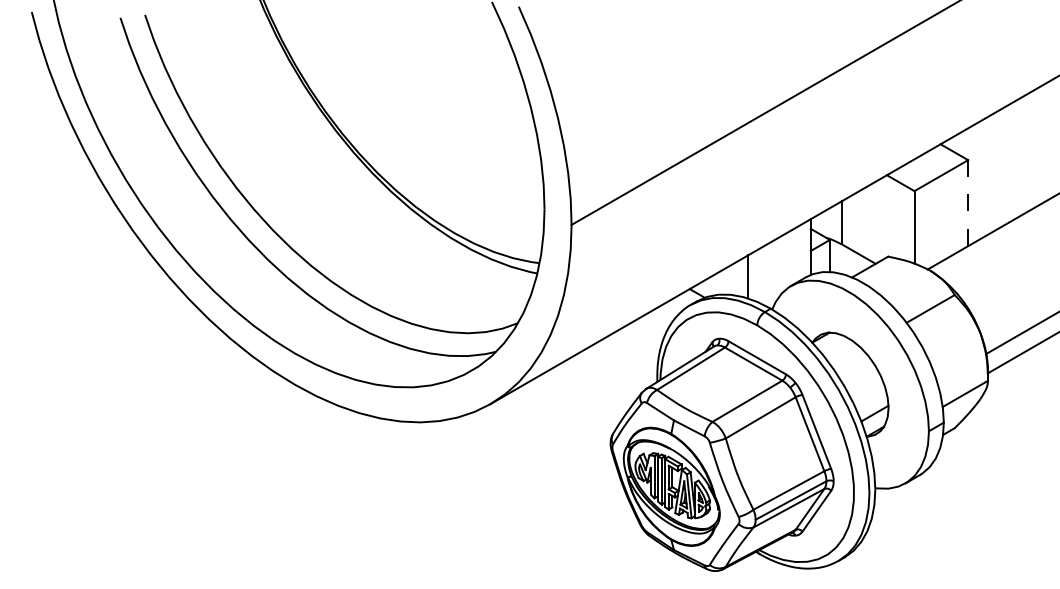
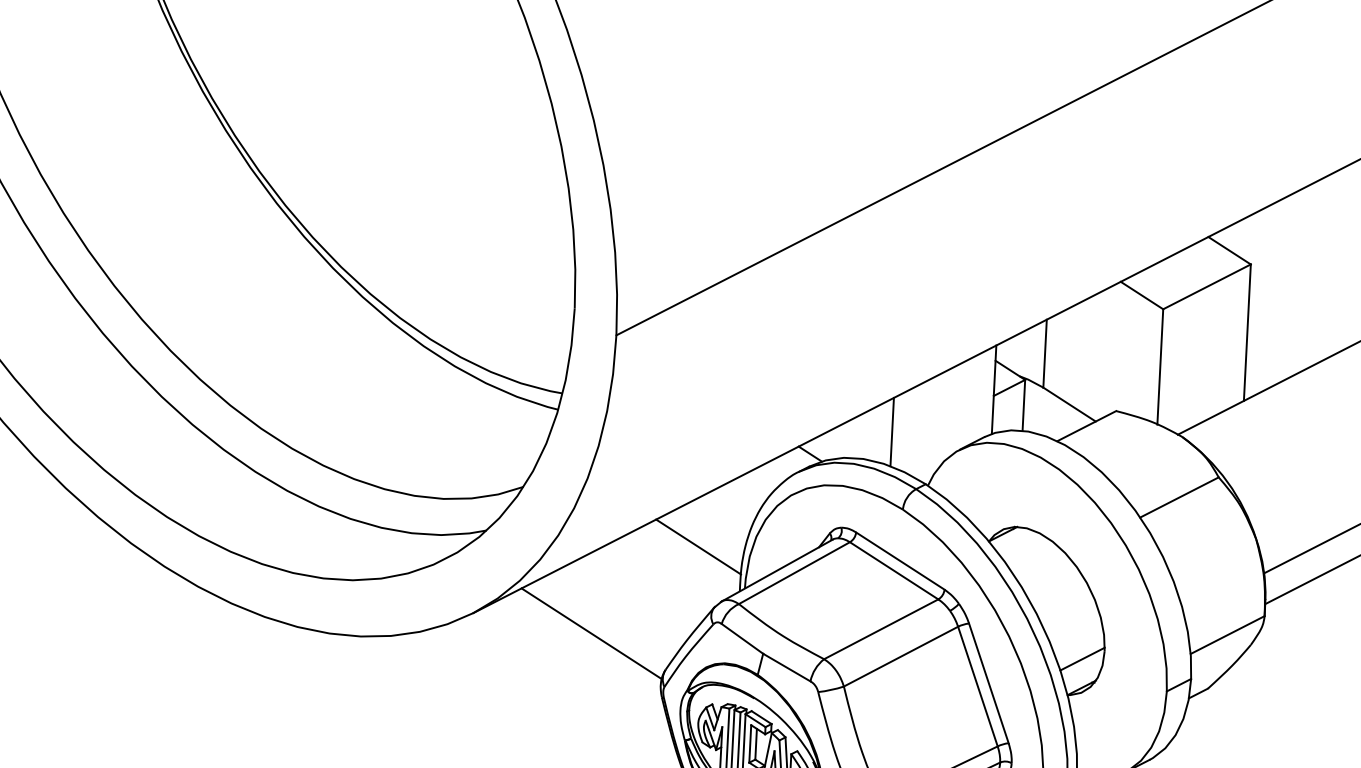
line: (968, 202) -> (1247, 331), dashed -> solid
line: (629, 355) -> (697, 547), added
line: (565, 413) -> (591, 634), added

